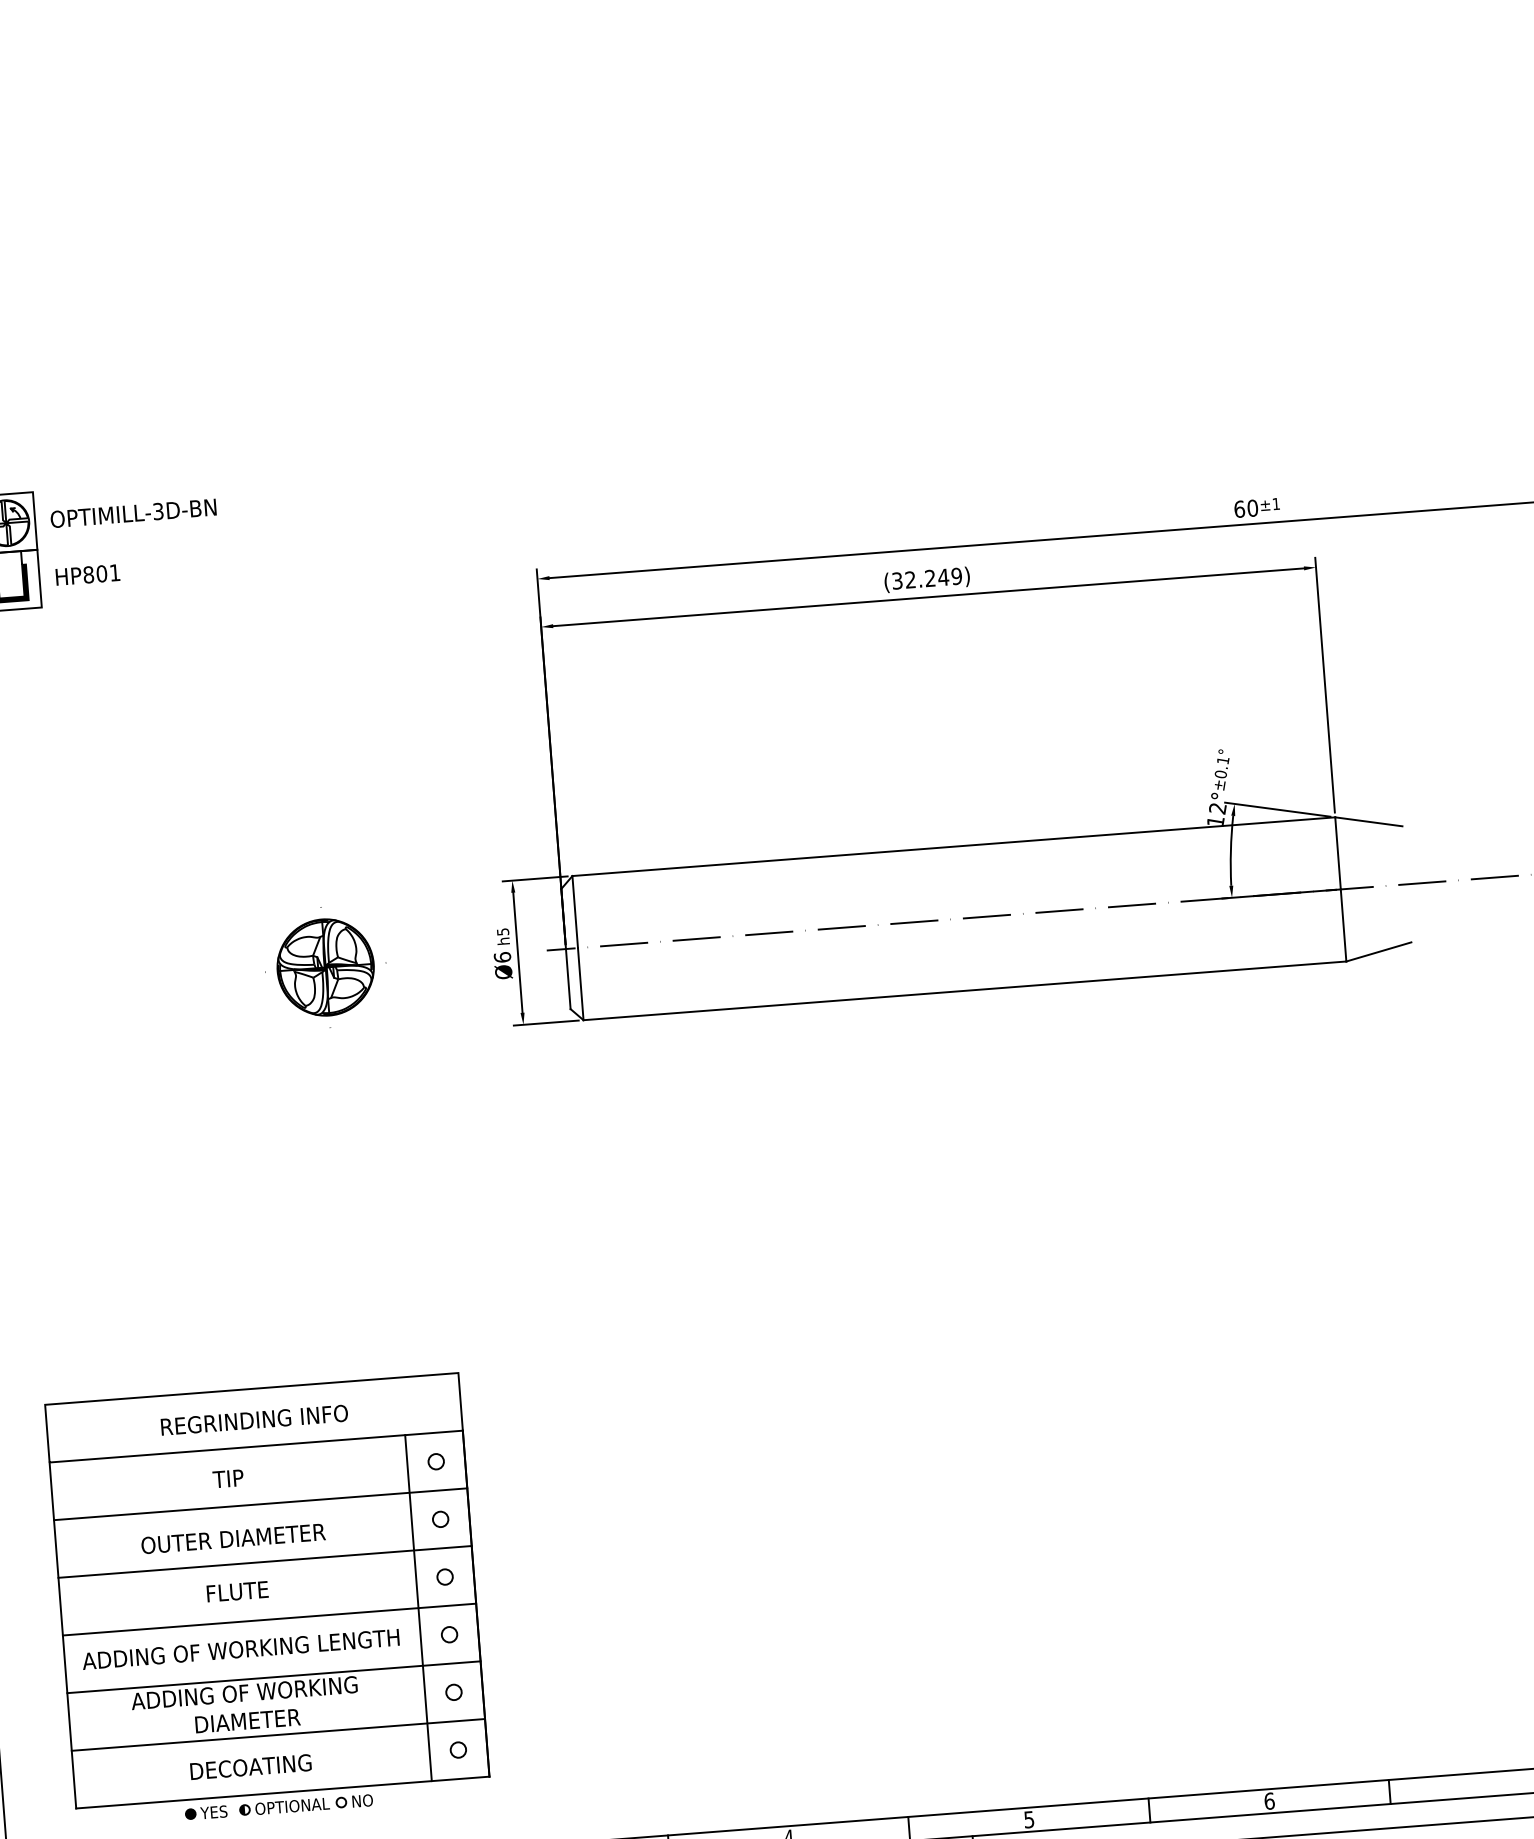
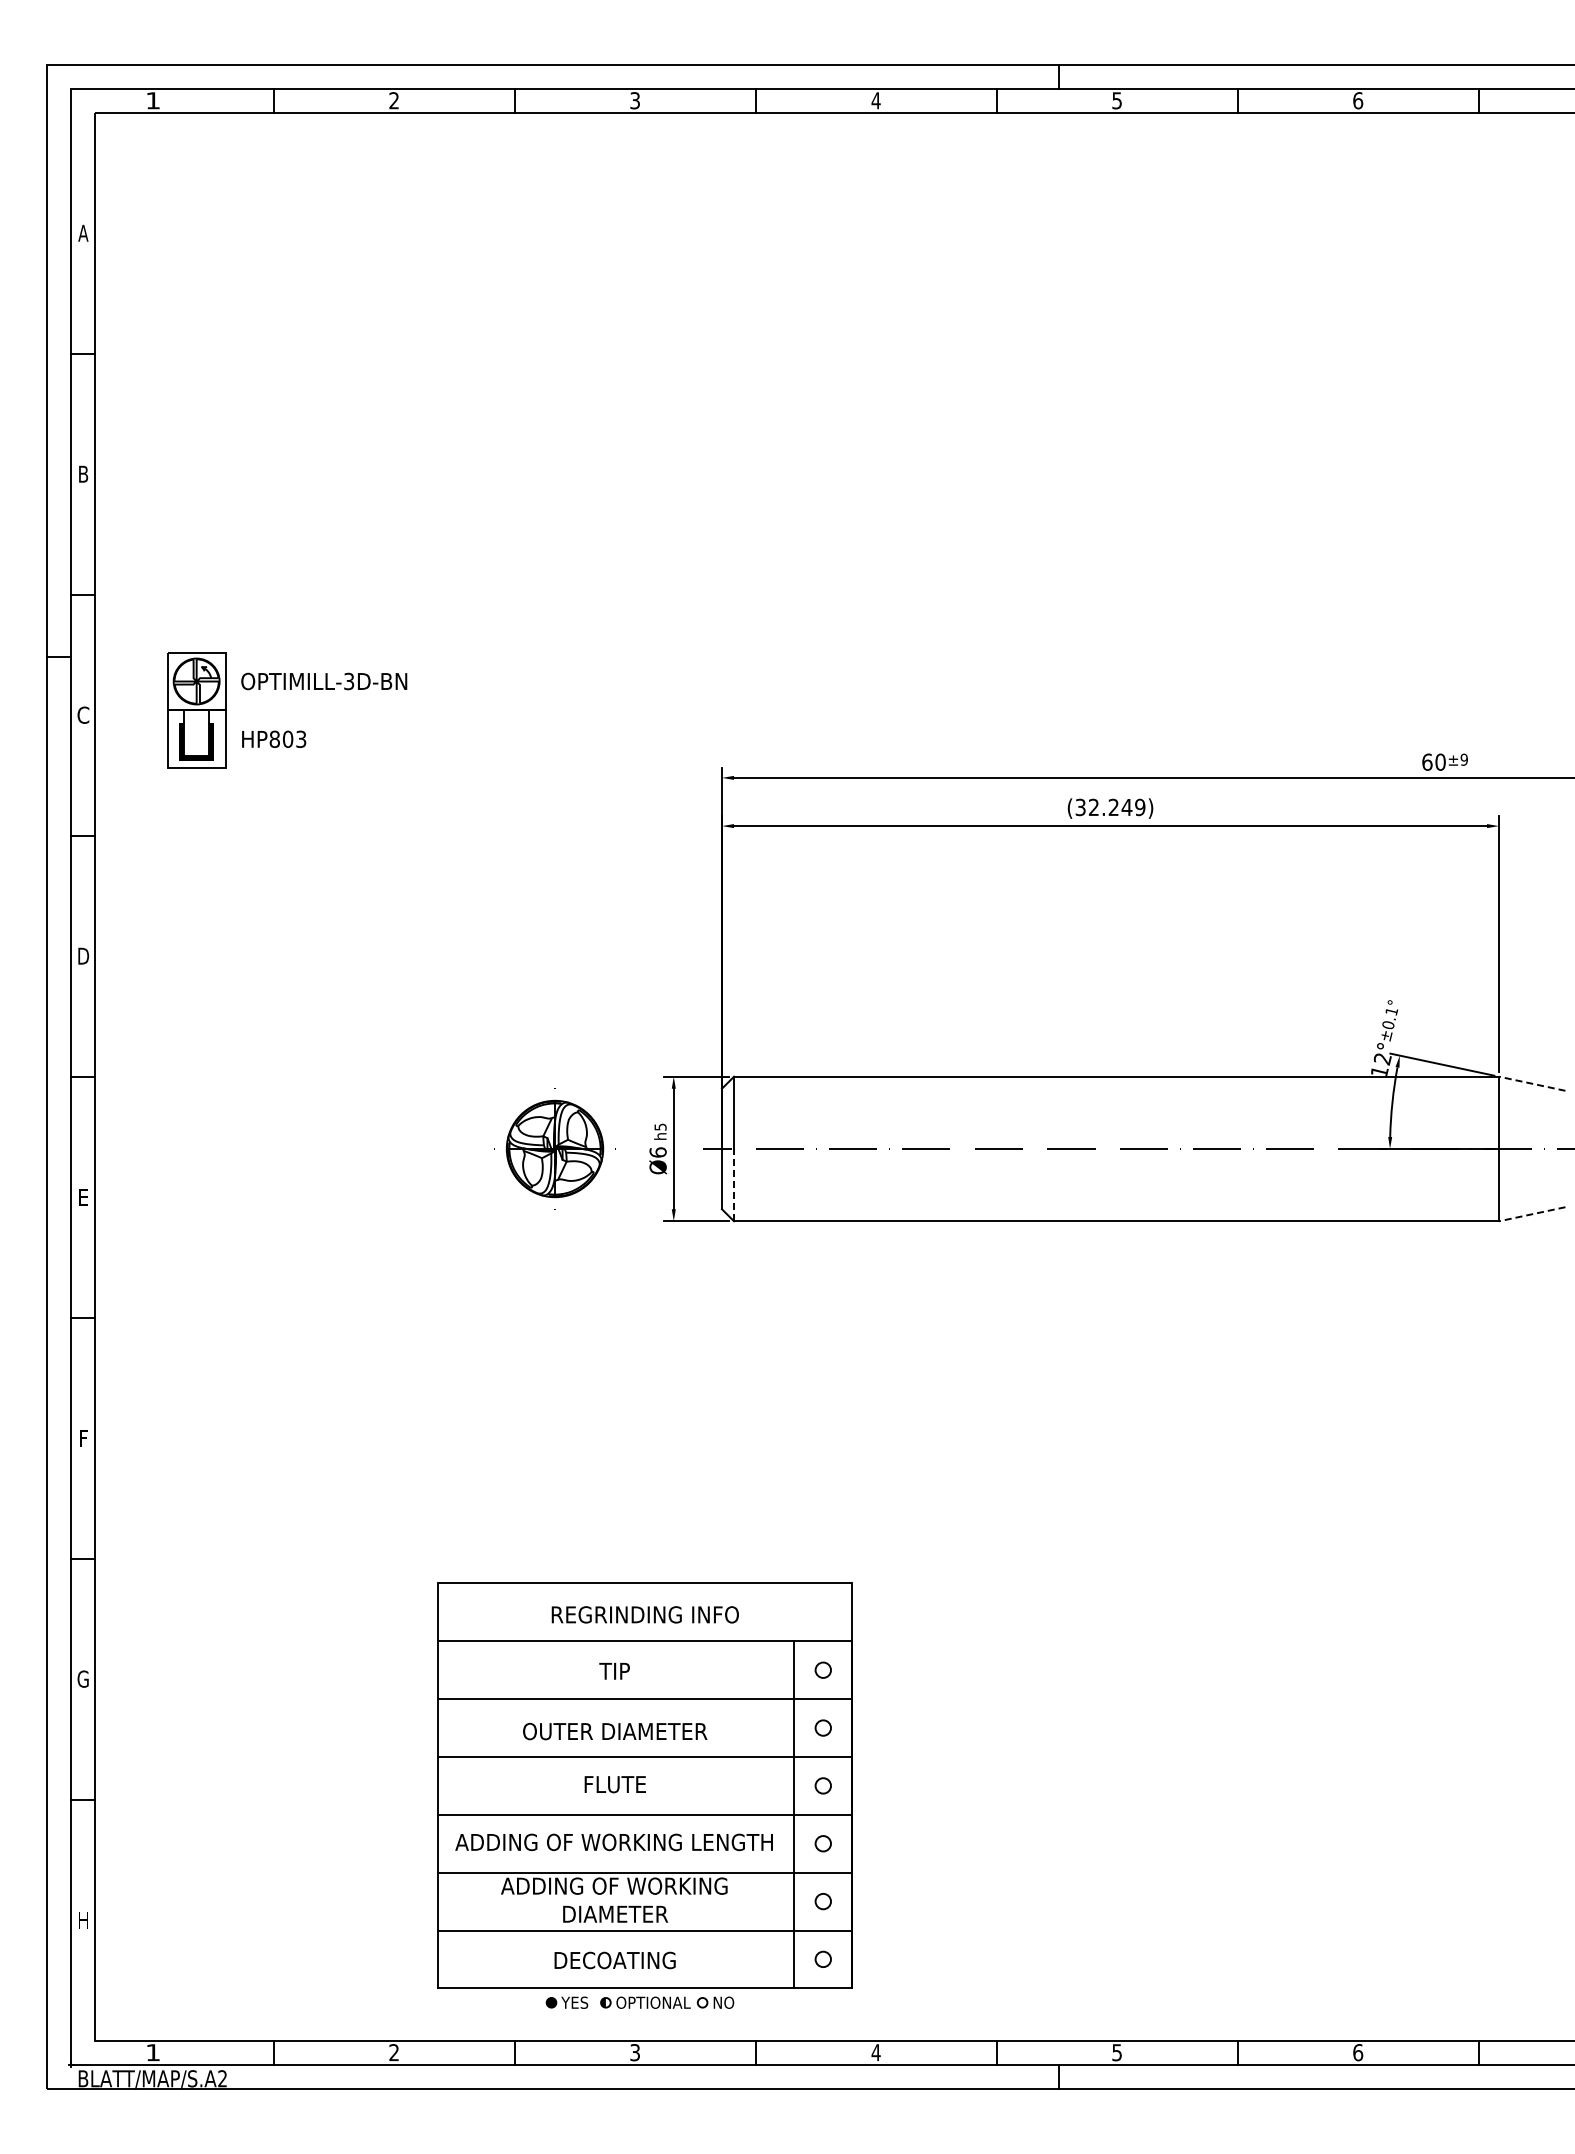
text: (1275, 503) -> (1463, 759), ±1 -> ±9
text: (115, 572) -> (301, 738), HP801 -> HP803
line: (1369, 821) -> (1532, 1083), solid -> dashed
line: (1379, 952) -> (1532, 1214), solid -> dashed
part: (325, 967) -> (554, 1148), moved
line: (581, 983) -> (734, 1184), solid -> dashed
part: (267, 1600) -> (644, 1795), moved

